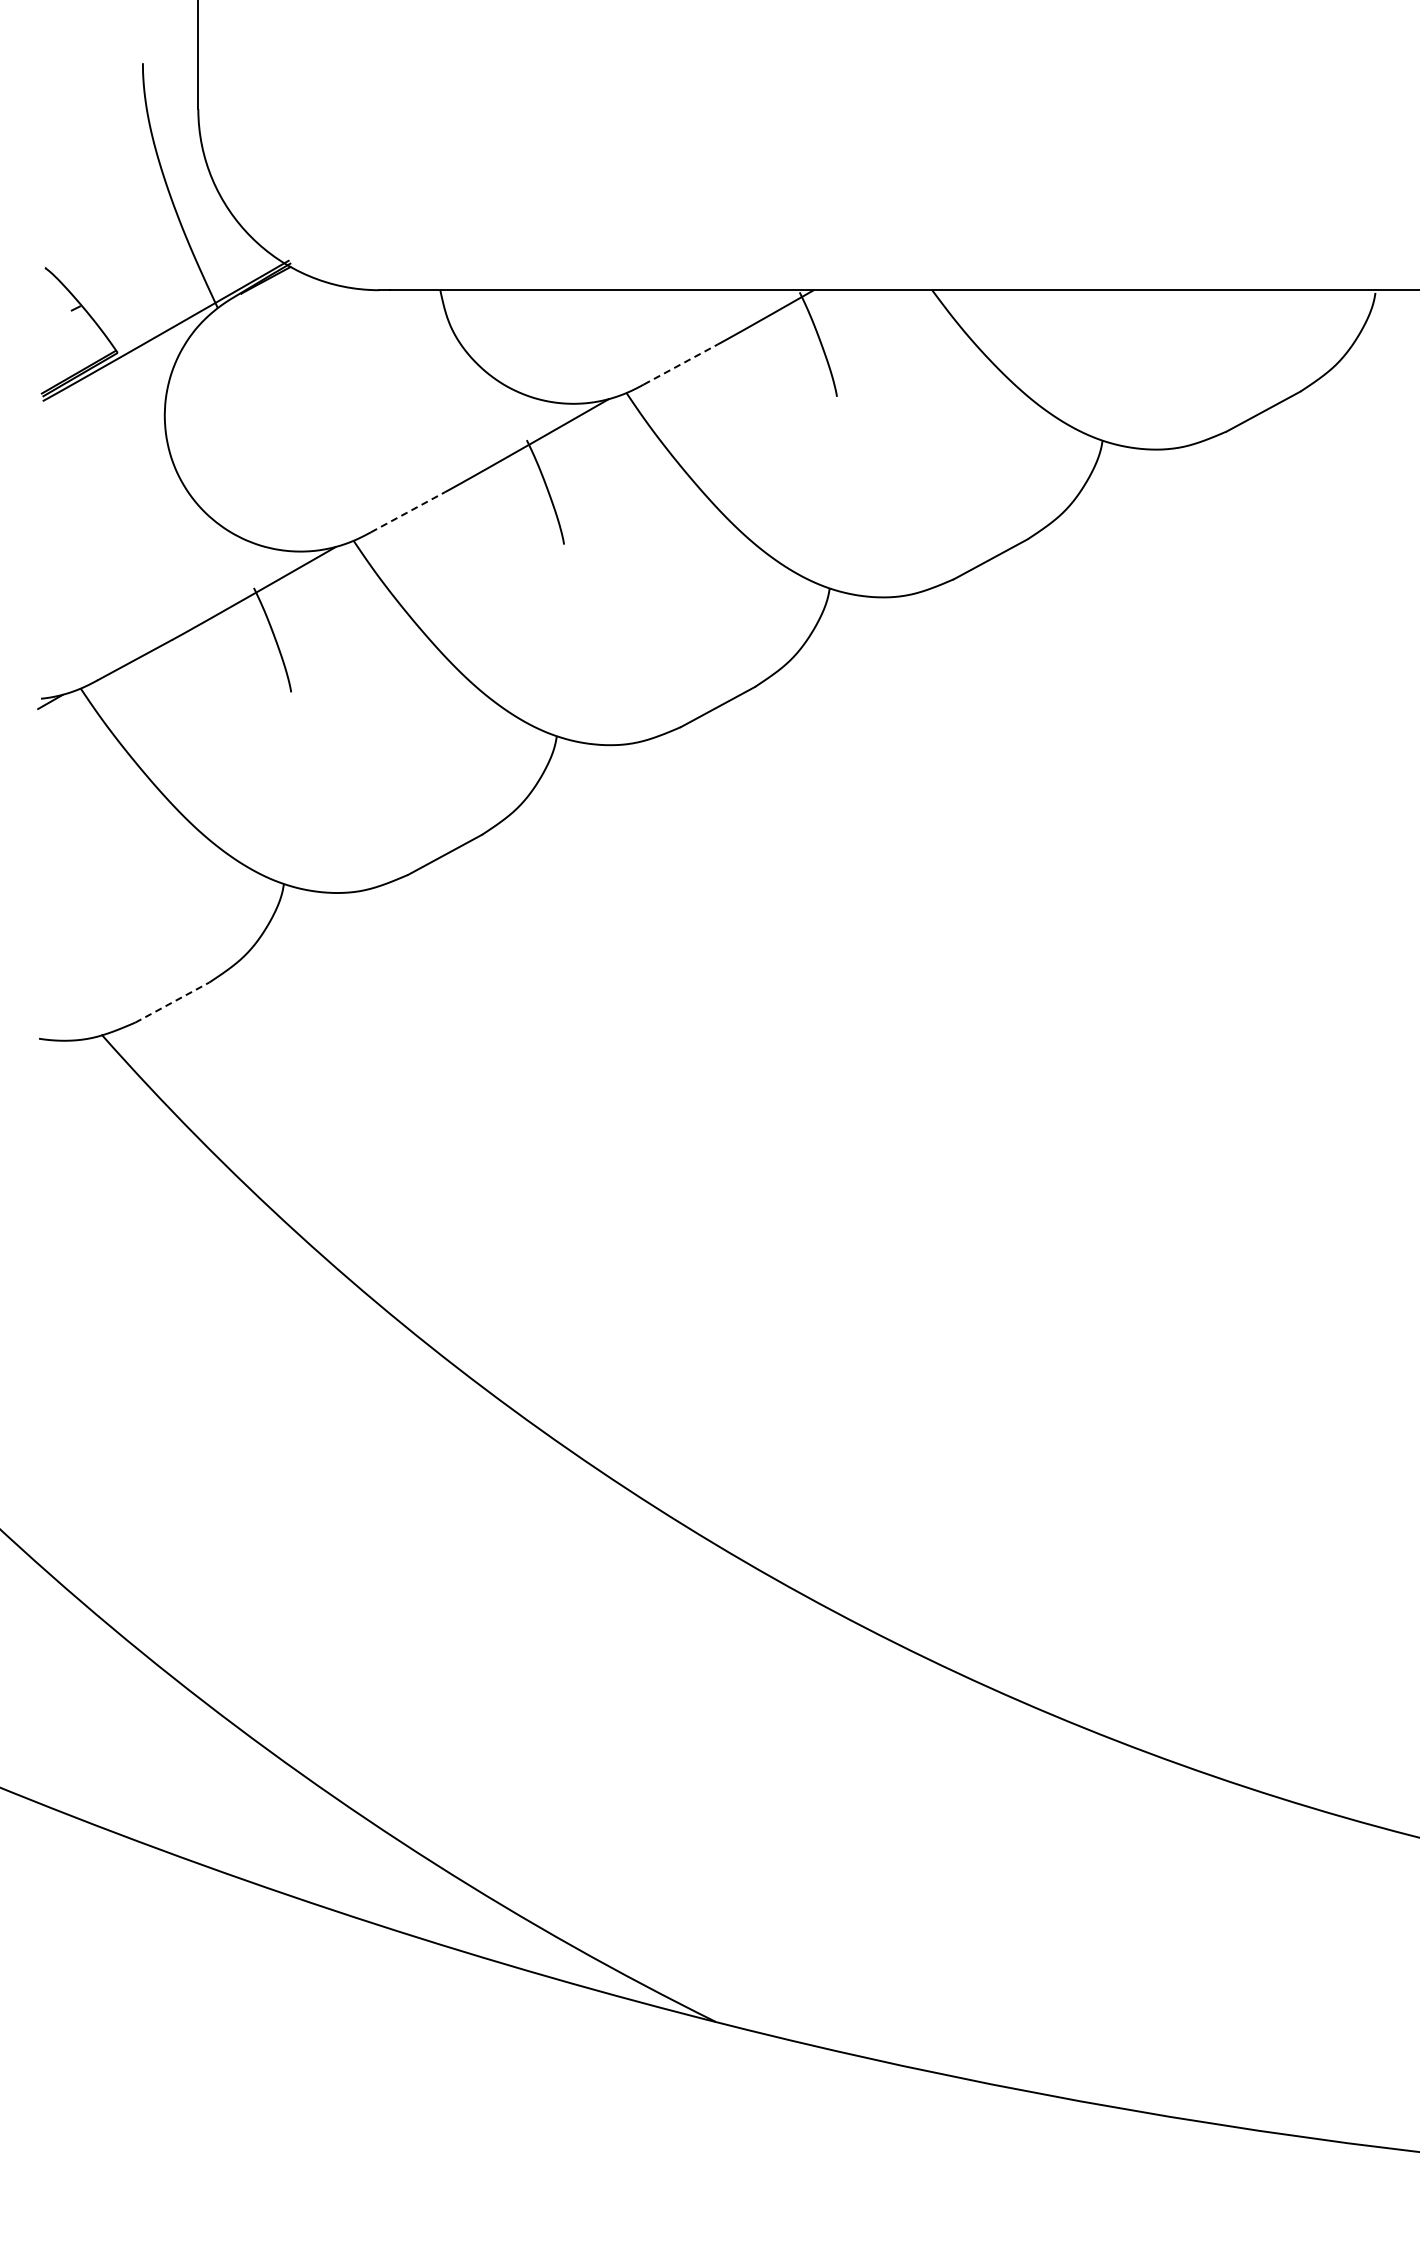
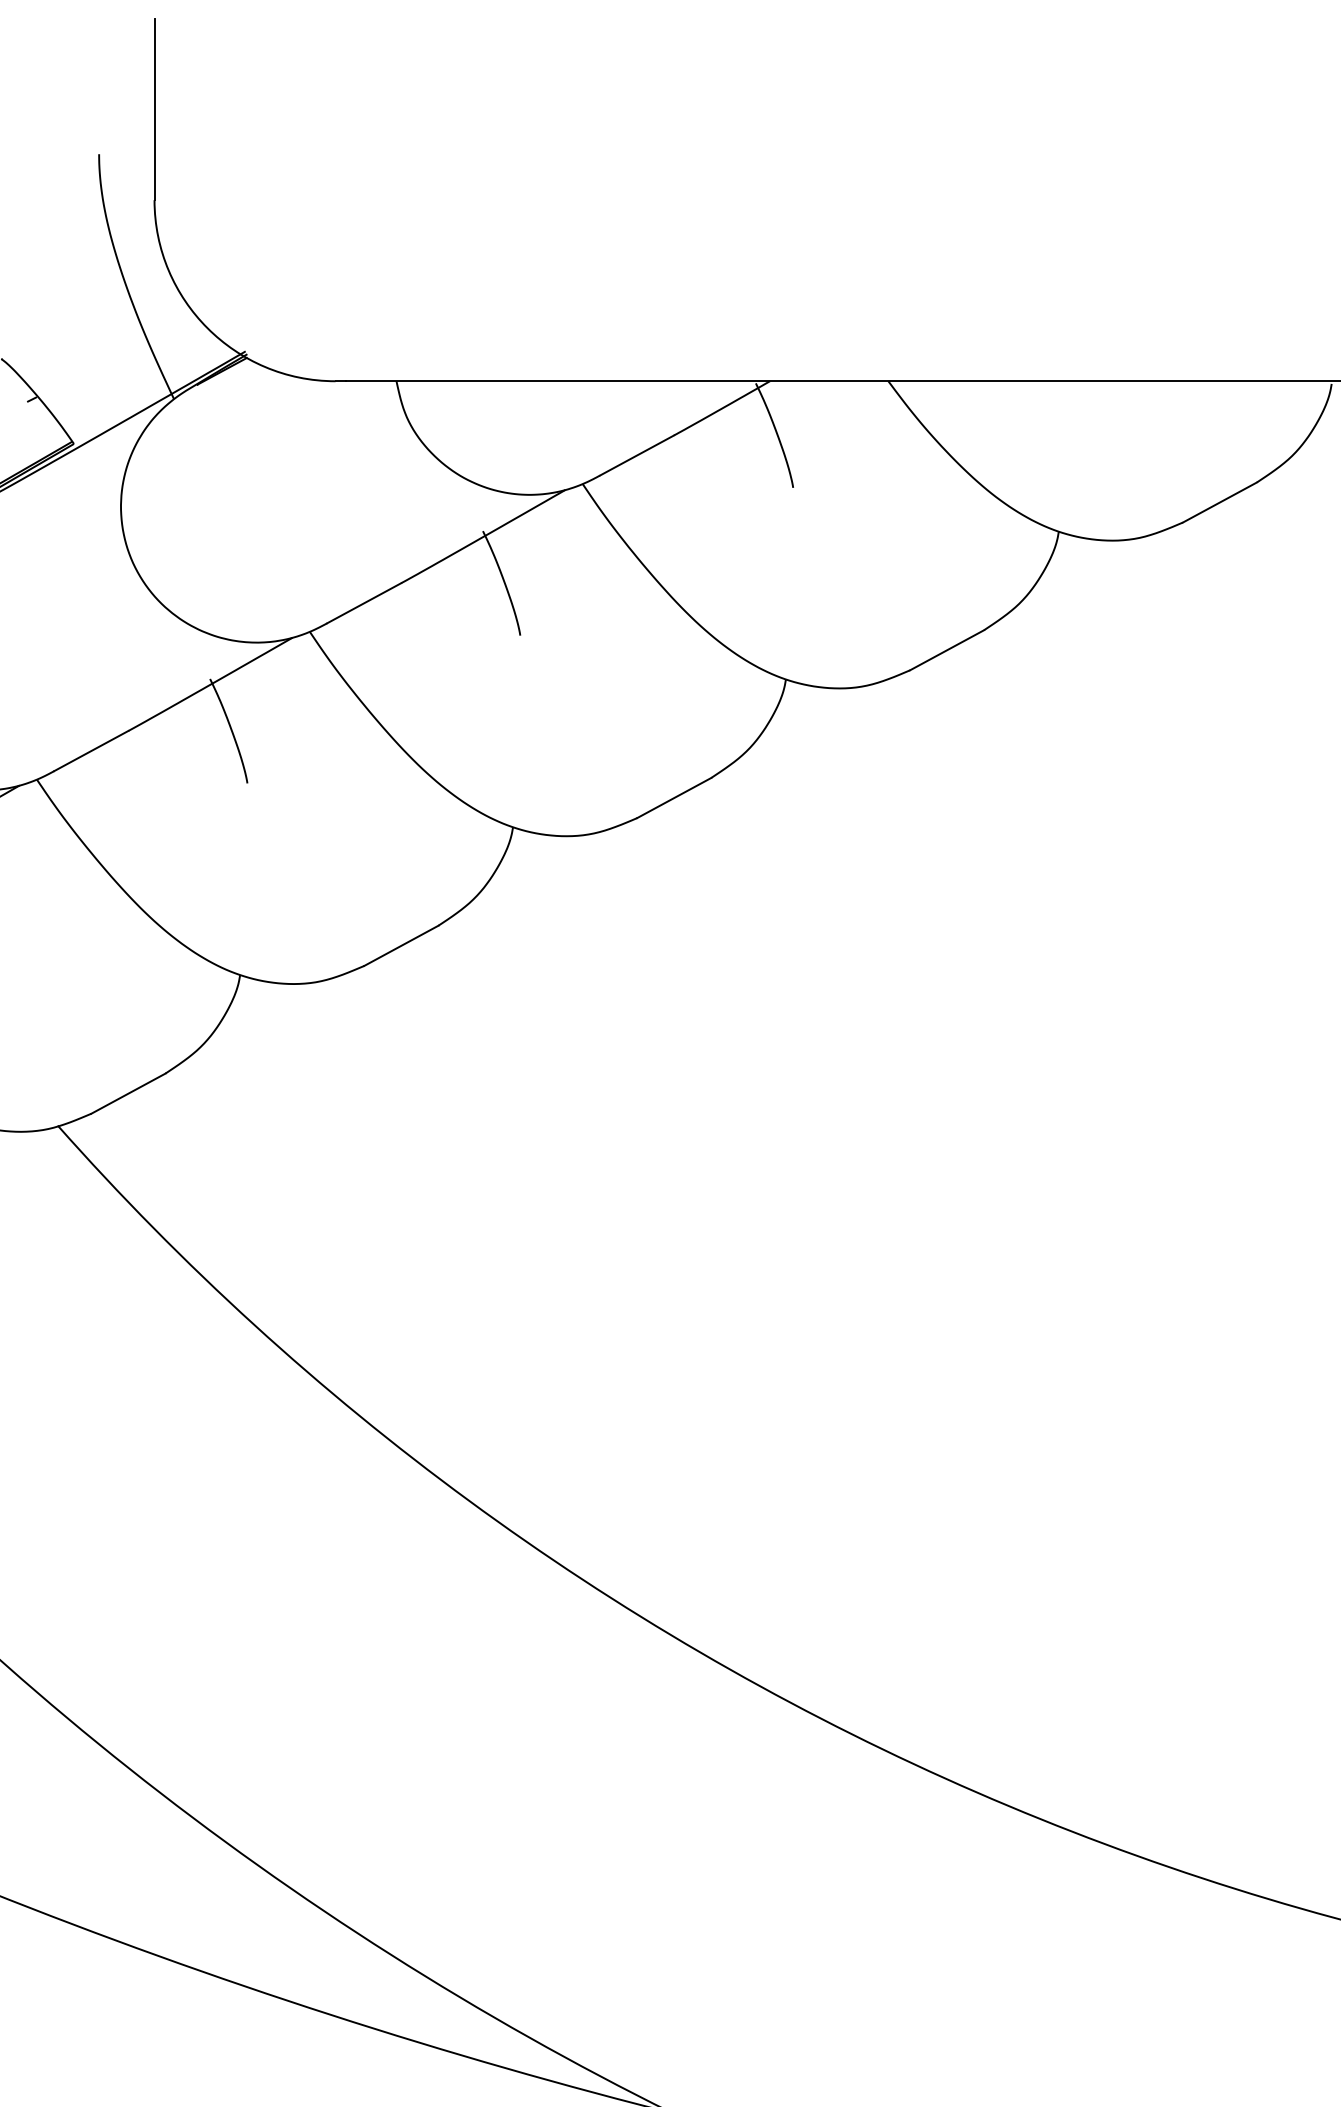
line: (681, 364) -> (637, 455), dashed -> solid
line: (408, 512) -> (364, 603), dashed -> solid
line: (172, 1002) -> (128, 1093), dashed -> solid

